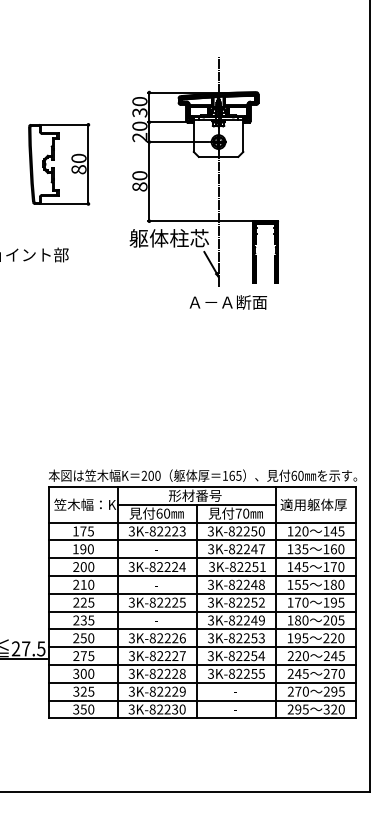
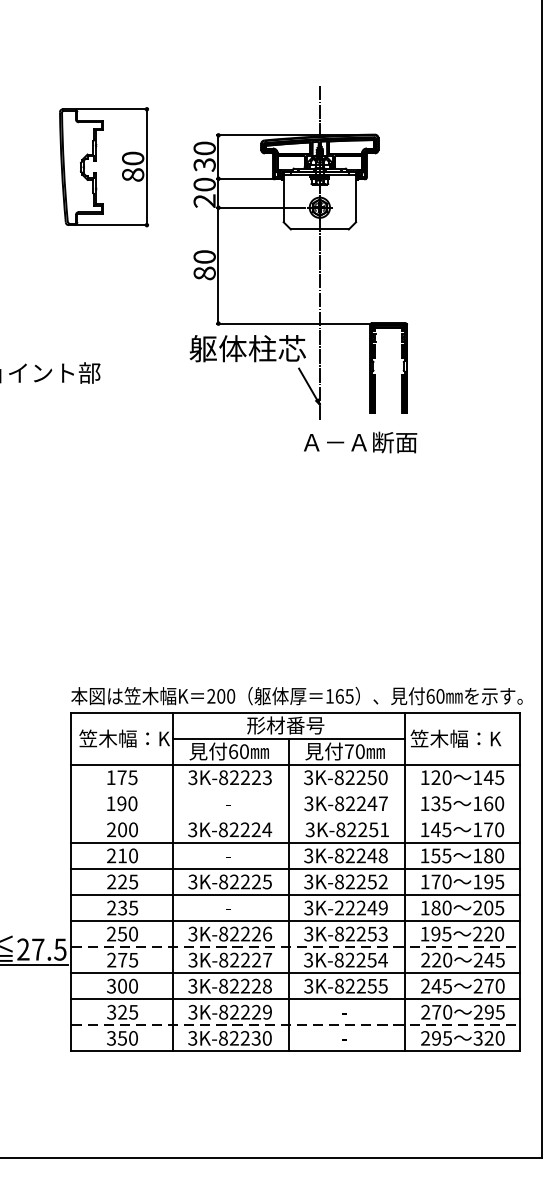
part: (59, 164) -> (104, 167), moved
text: (227, 302) -> (359, 442), moved
text: (313, 504) -> (458, 738), 適用躯体厚 -> 笠木幅：K
line: (201, 540) -> (294, 790), removed
line: (201, 558) -> (294, 817), removed
text: (231, 620) -> (338, 908), 3K-82249 -> 3K-22249
line: (202, 647) -> (296, 947), solid -> dashed
line: (202, 700) -> (296, 1025), solid -> dashed

